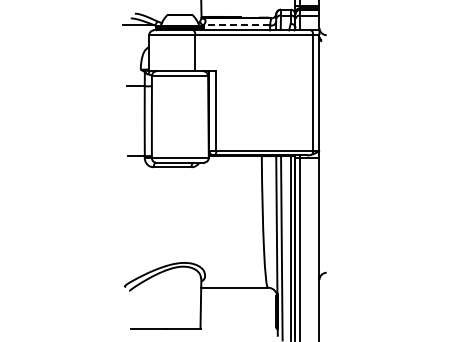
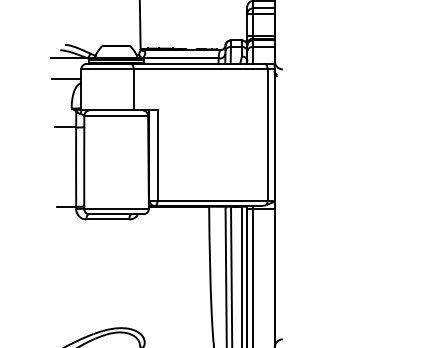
line: (236, 25) -> (180, 58), dashed -> solid
line: (136, 43) -> (66, 78), added

